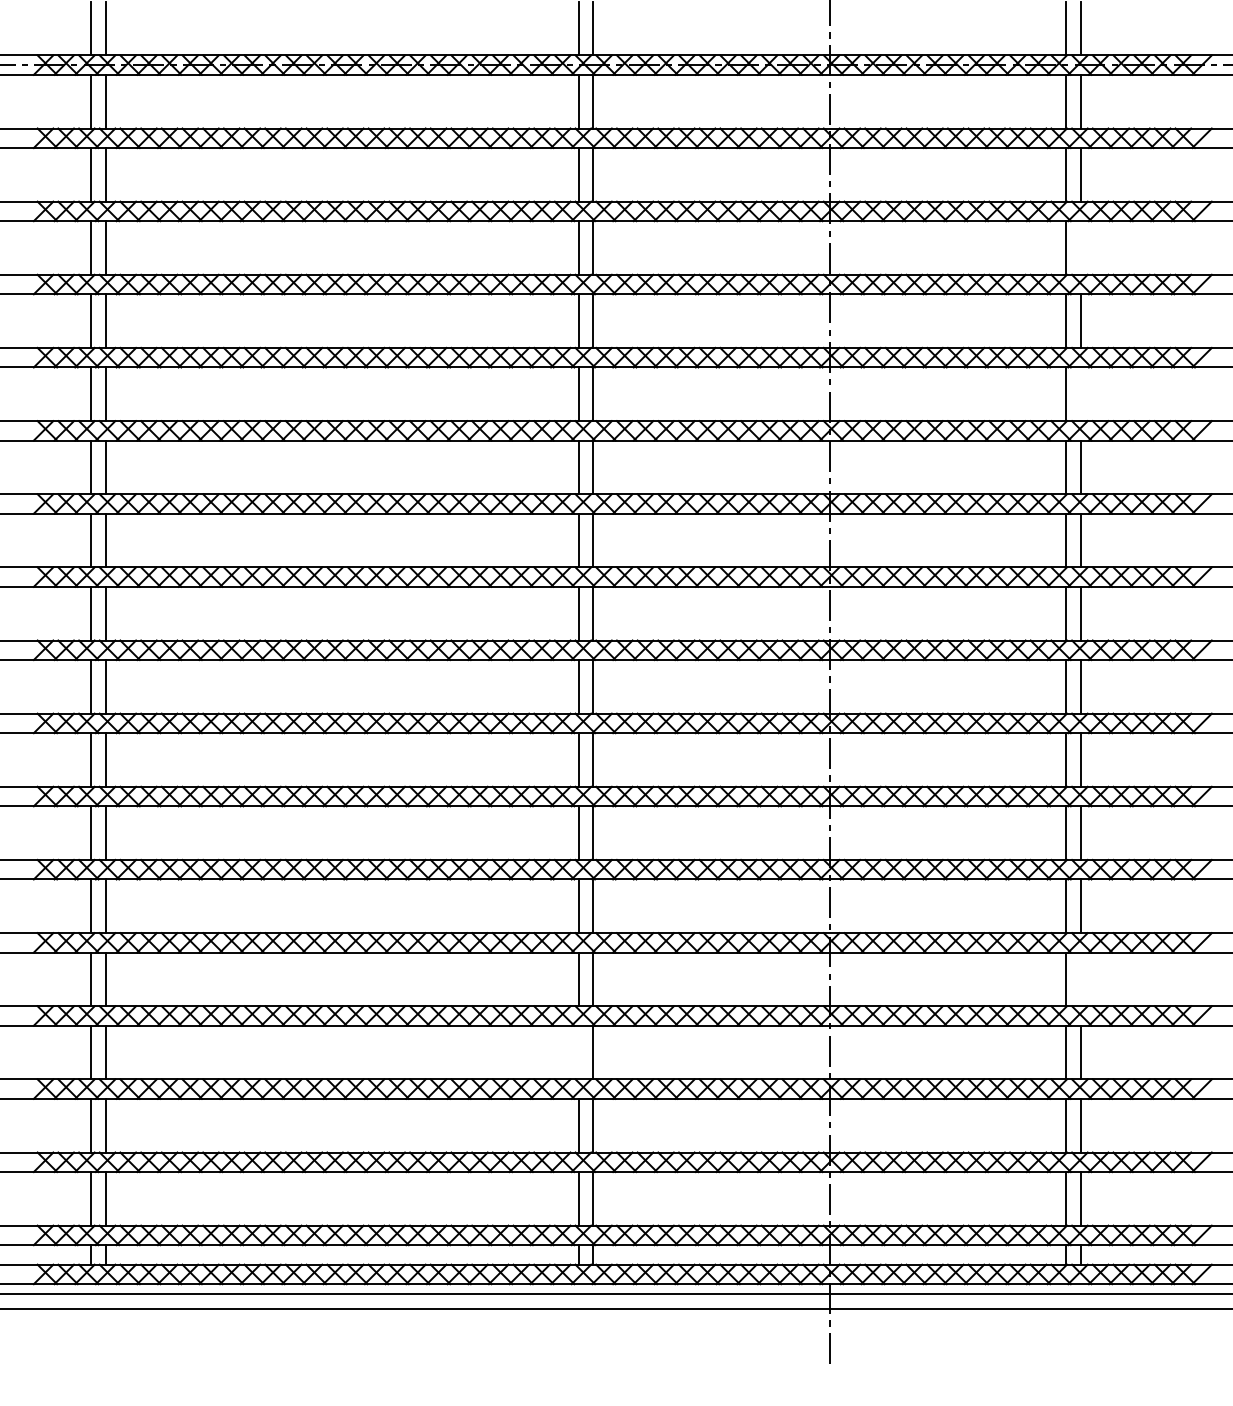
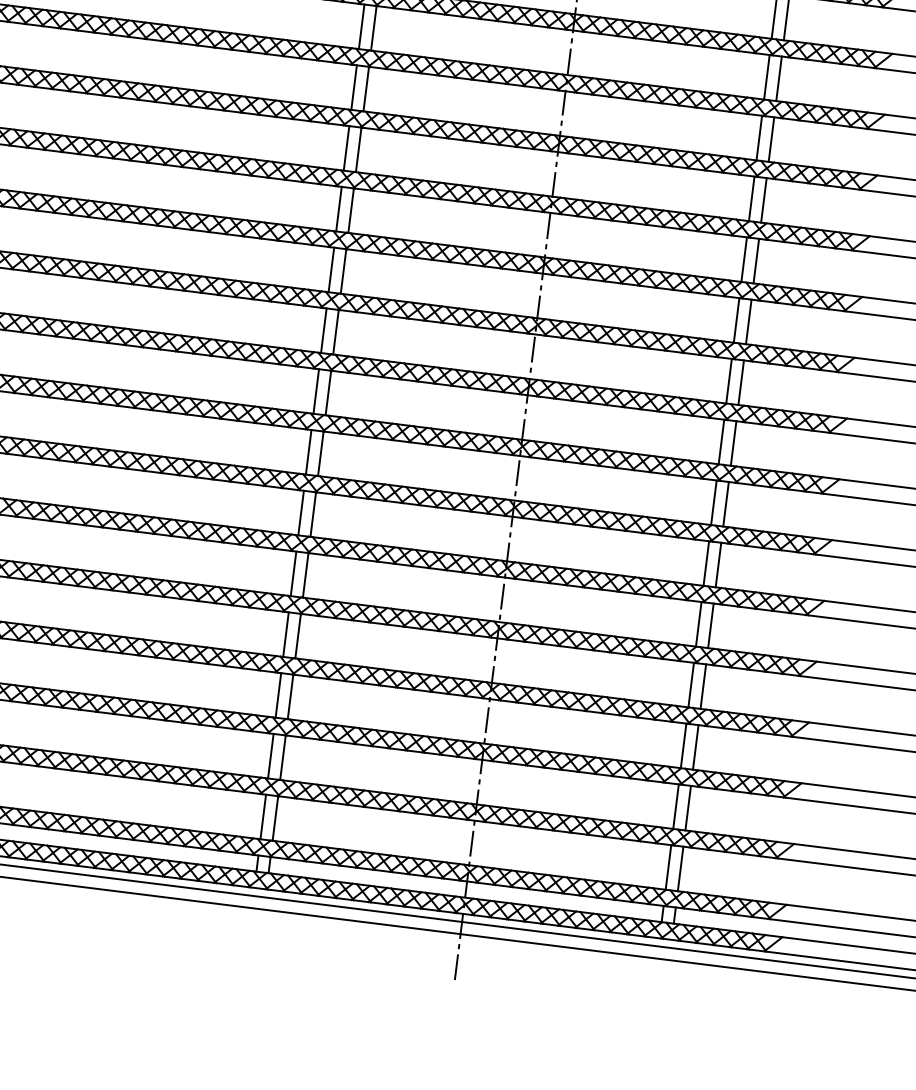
line: (1081, 247) -> (779, 78), added
line: (1081, 394) -> (764, 200), added
line: (1081, 979) -> (703, 686), added
line: (578, 1052) -> (278, 695), added

